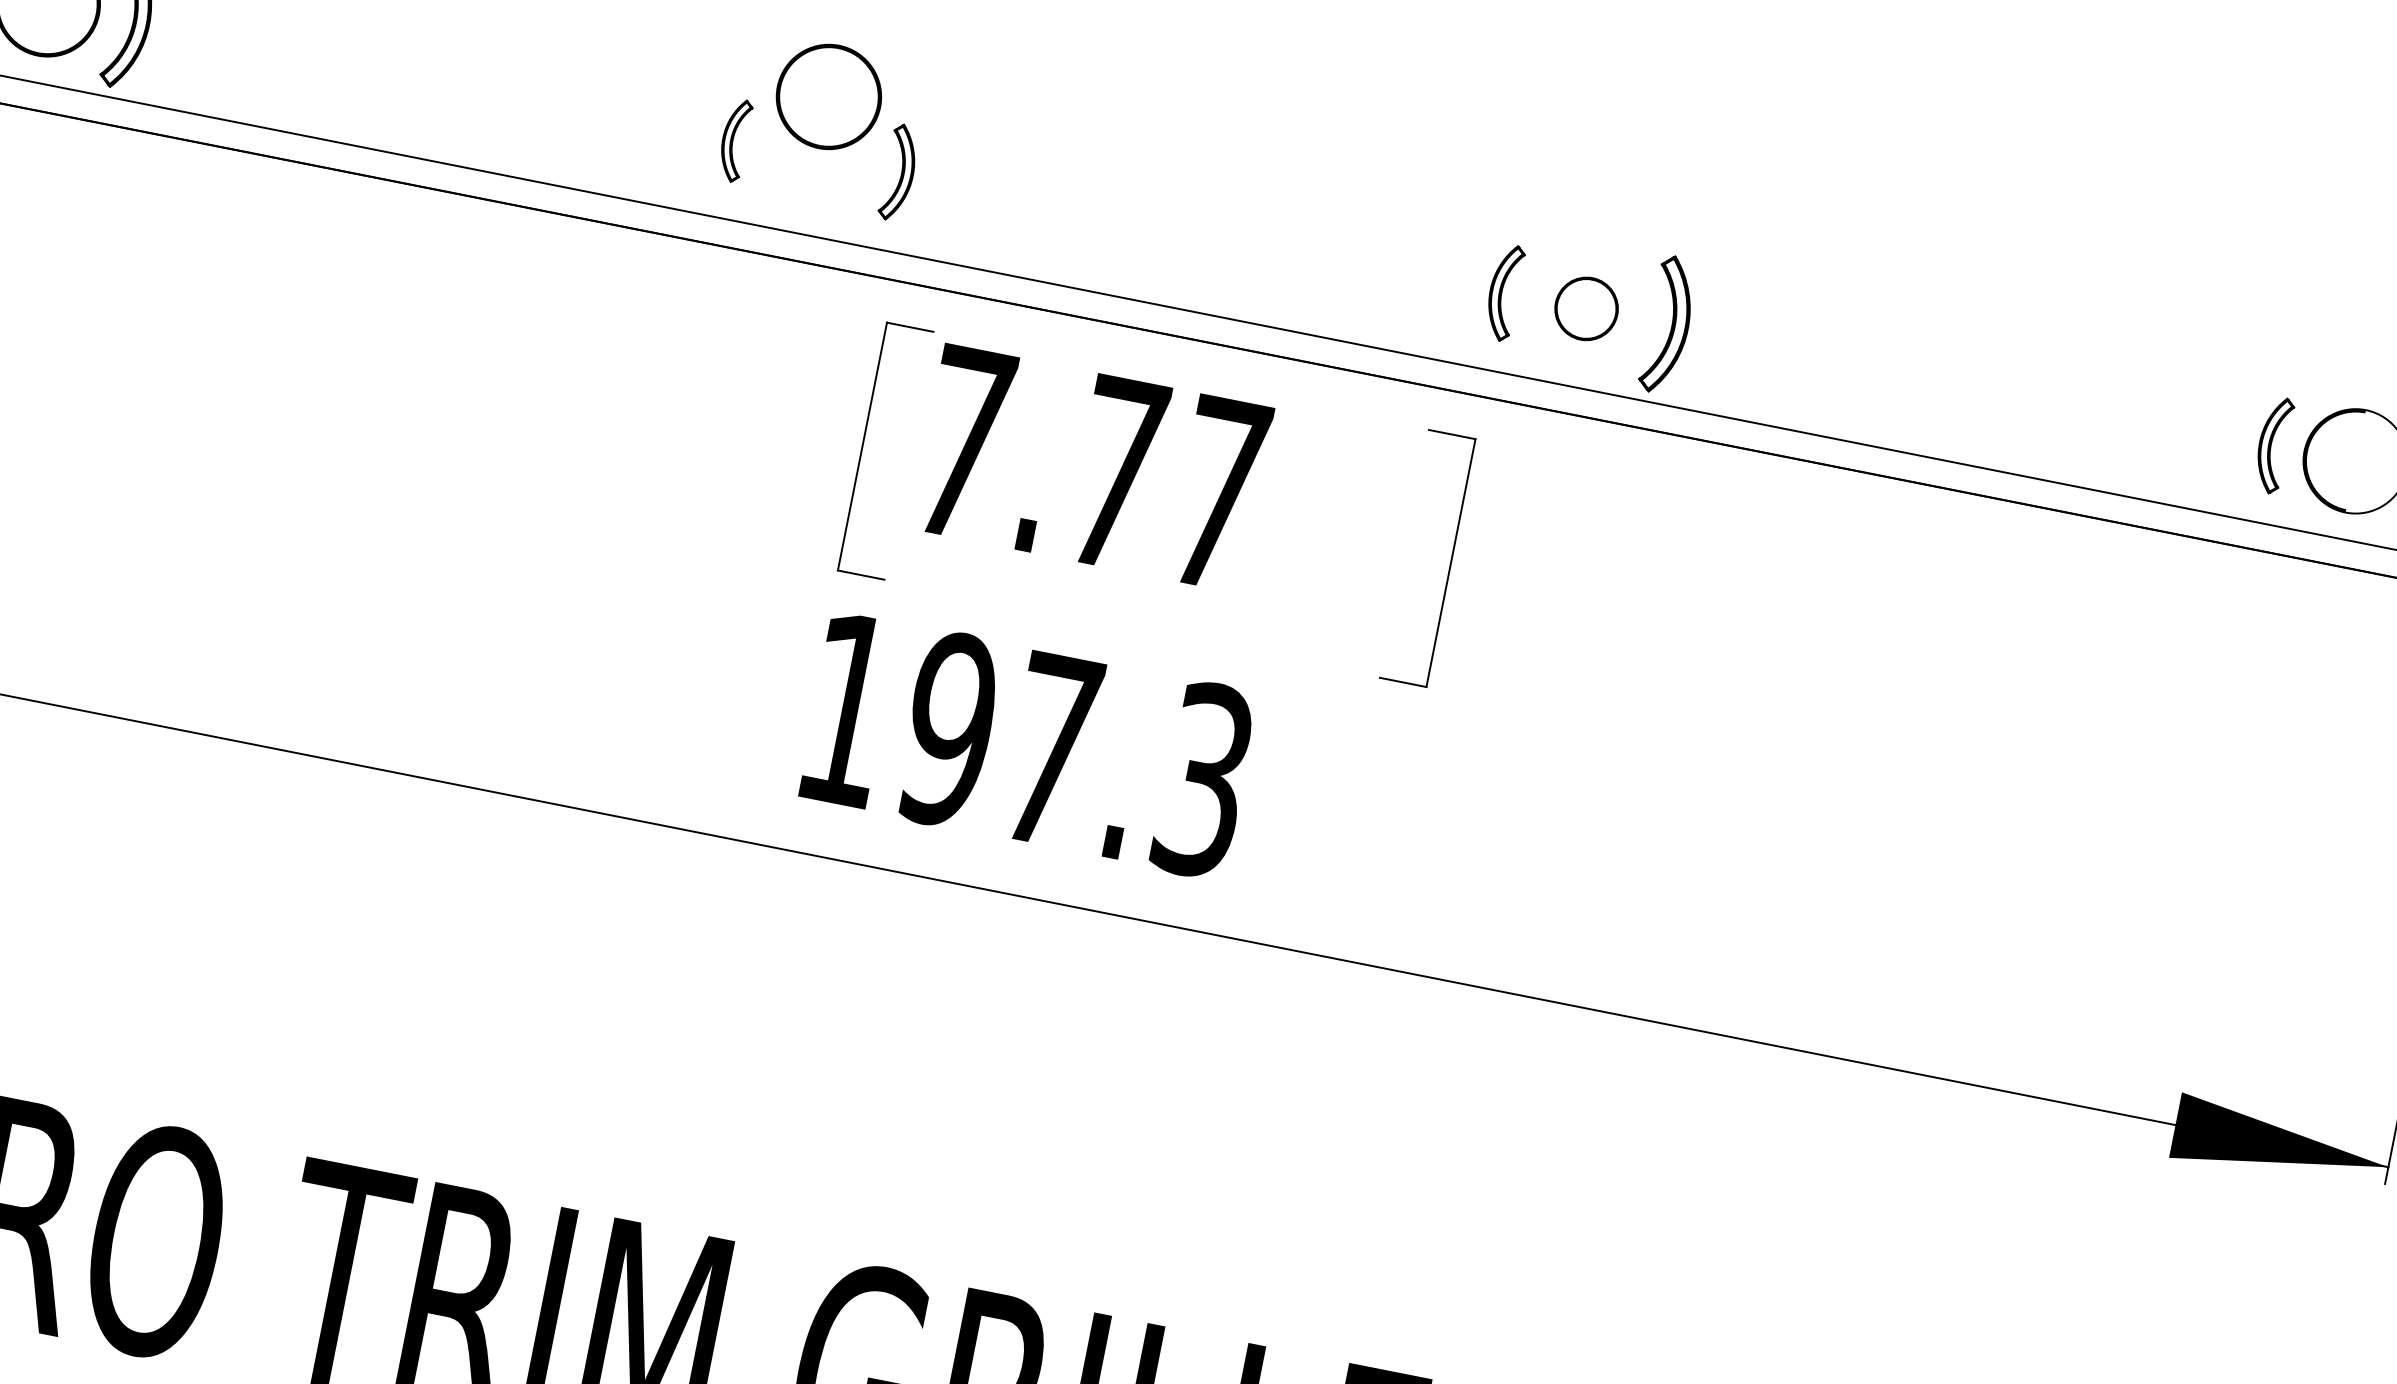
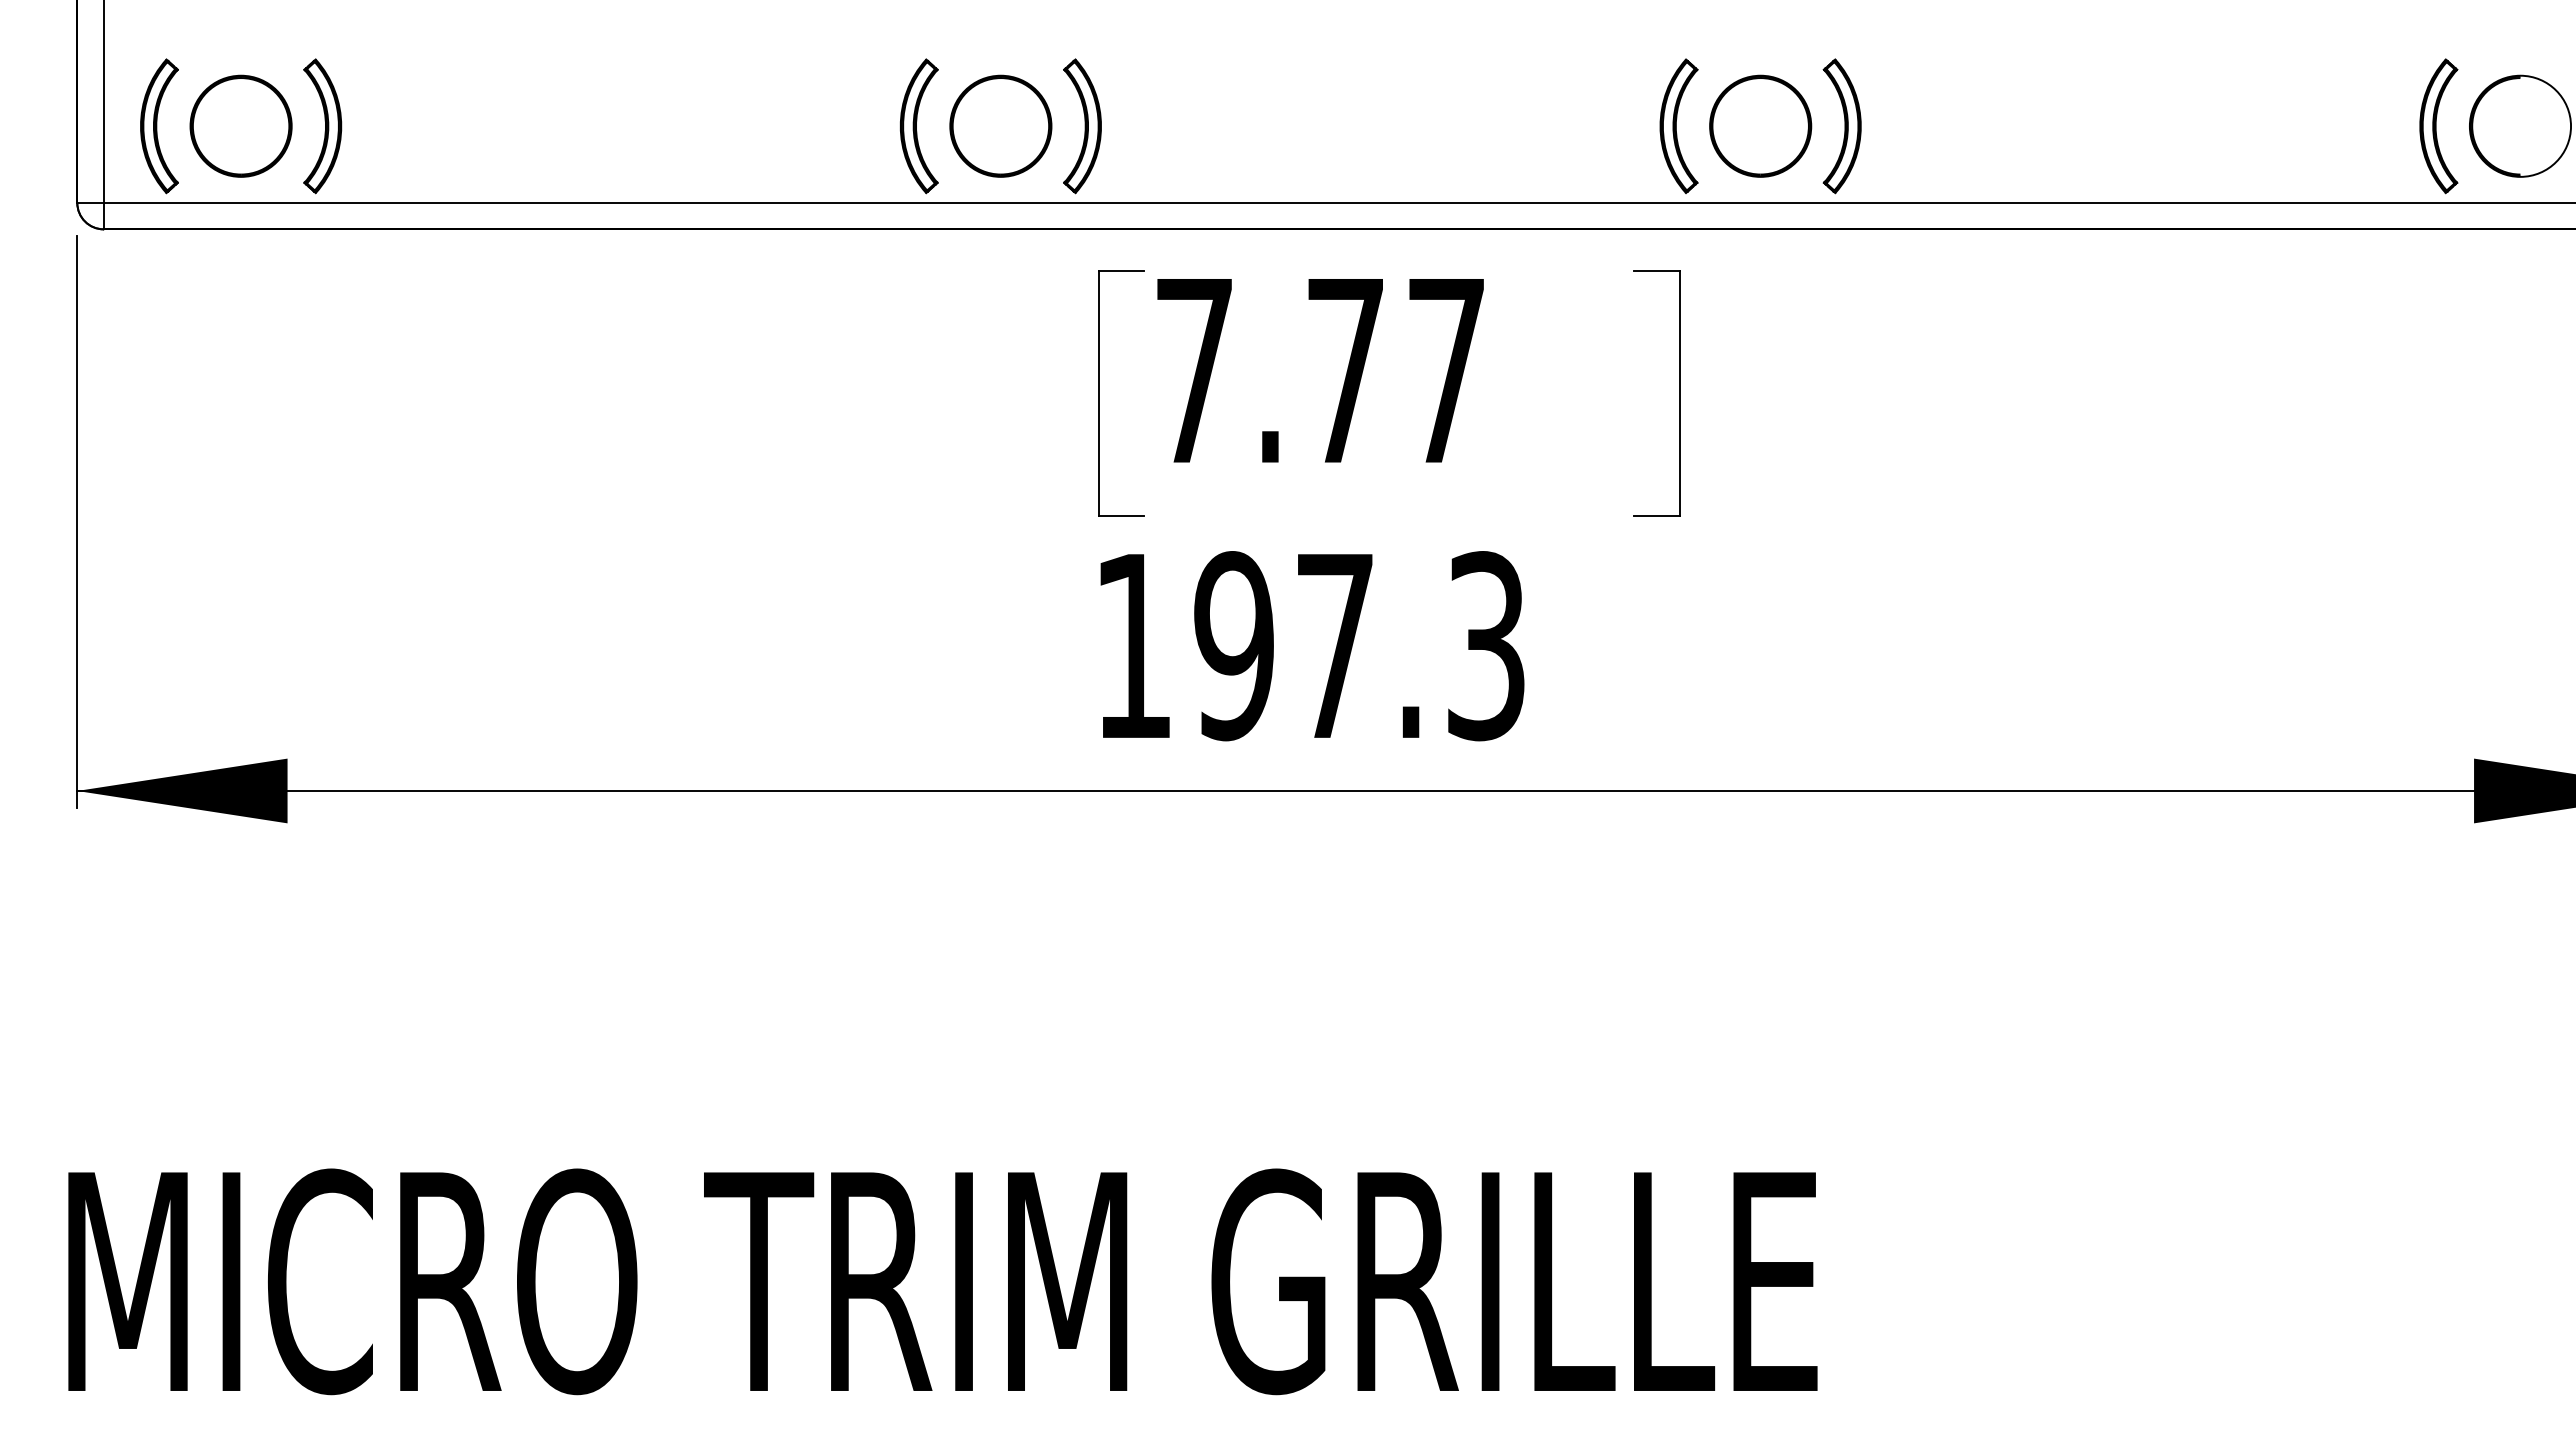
part: (828, 96) -> (1000, 125), moved
part: (734, 140) -> (919, 126), size x1.67
part: (899, 173) -> (1082, 126), size x1.43
part: (1503, 291) -> (1678, 125), size x1.43
part: (1586, 308) -> (1760, 125), size x1.67
part: (2272, 445) -> (2438, 126), size x1.43

